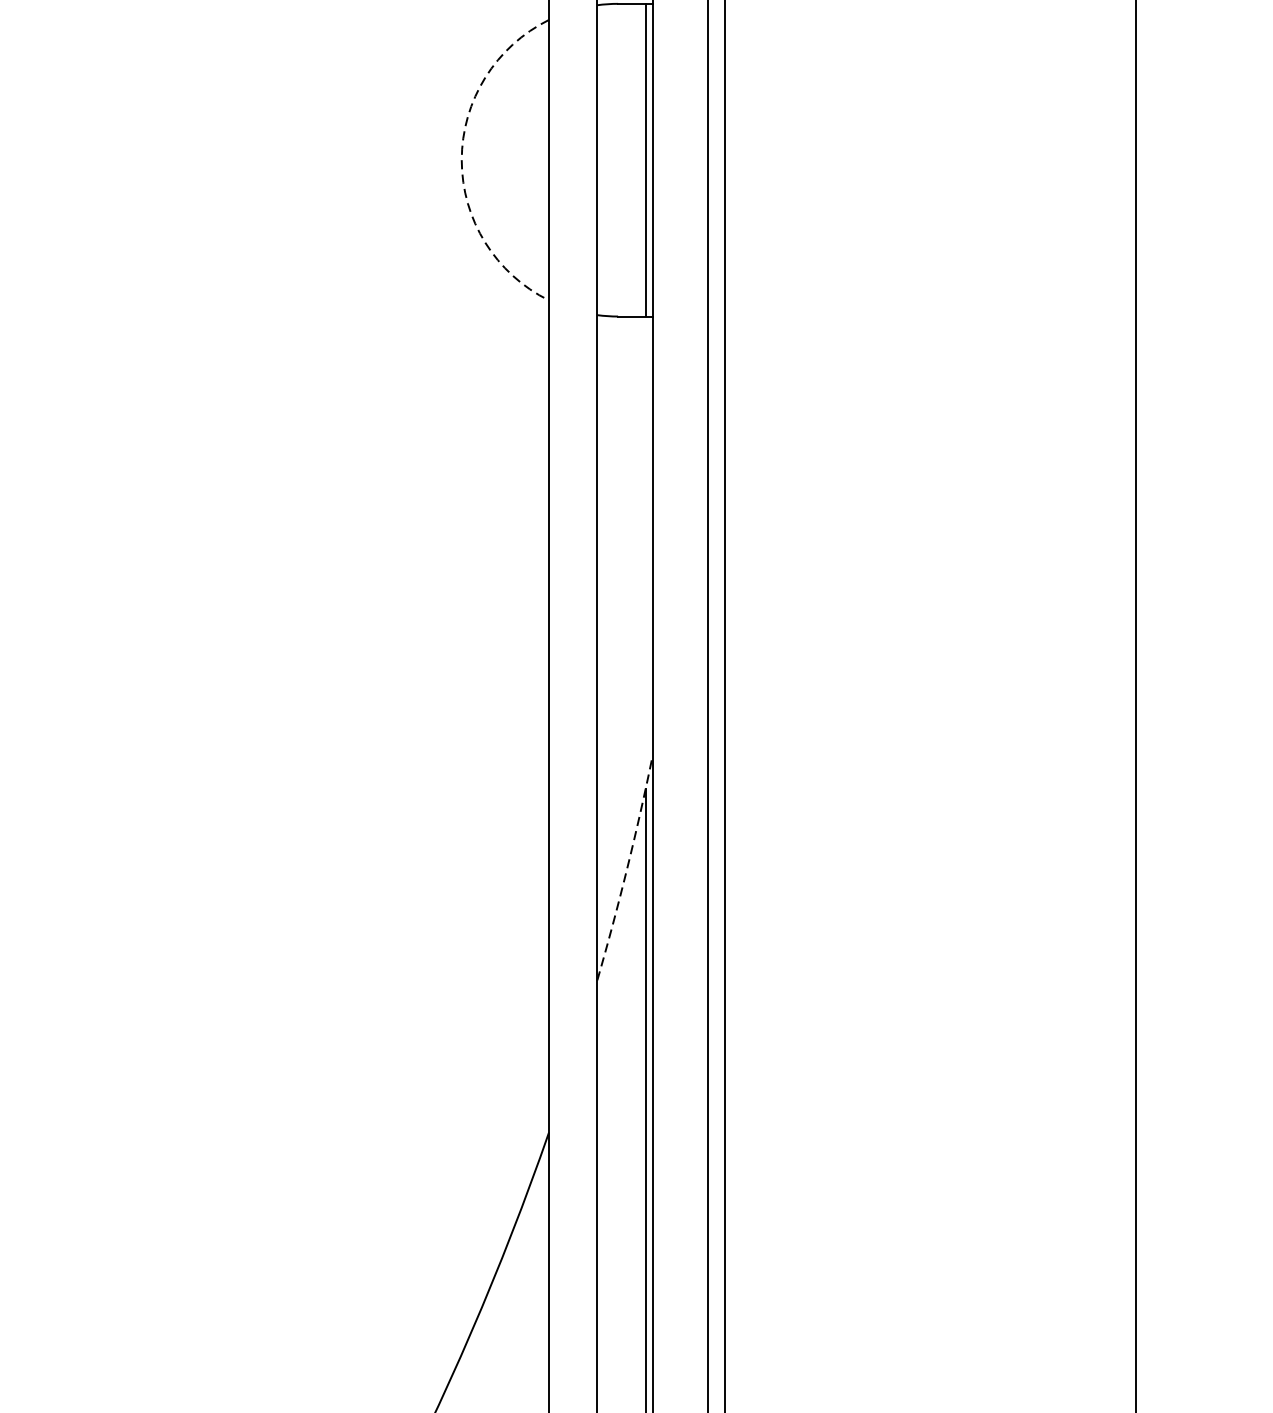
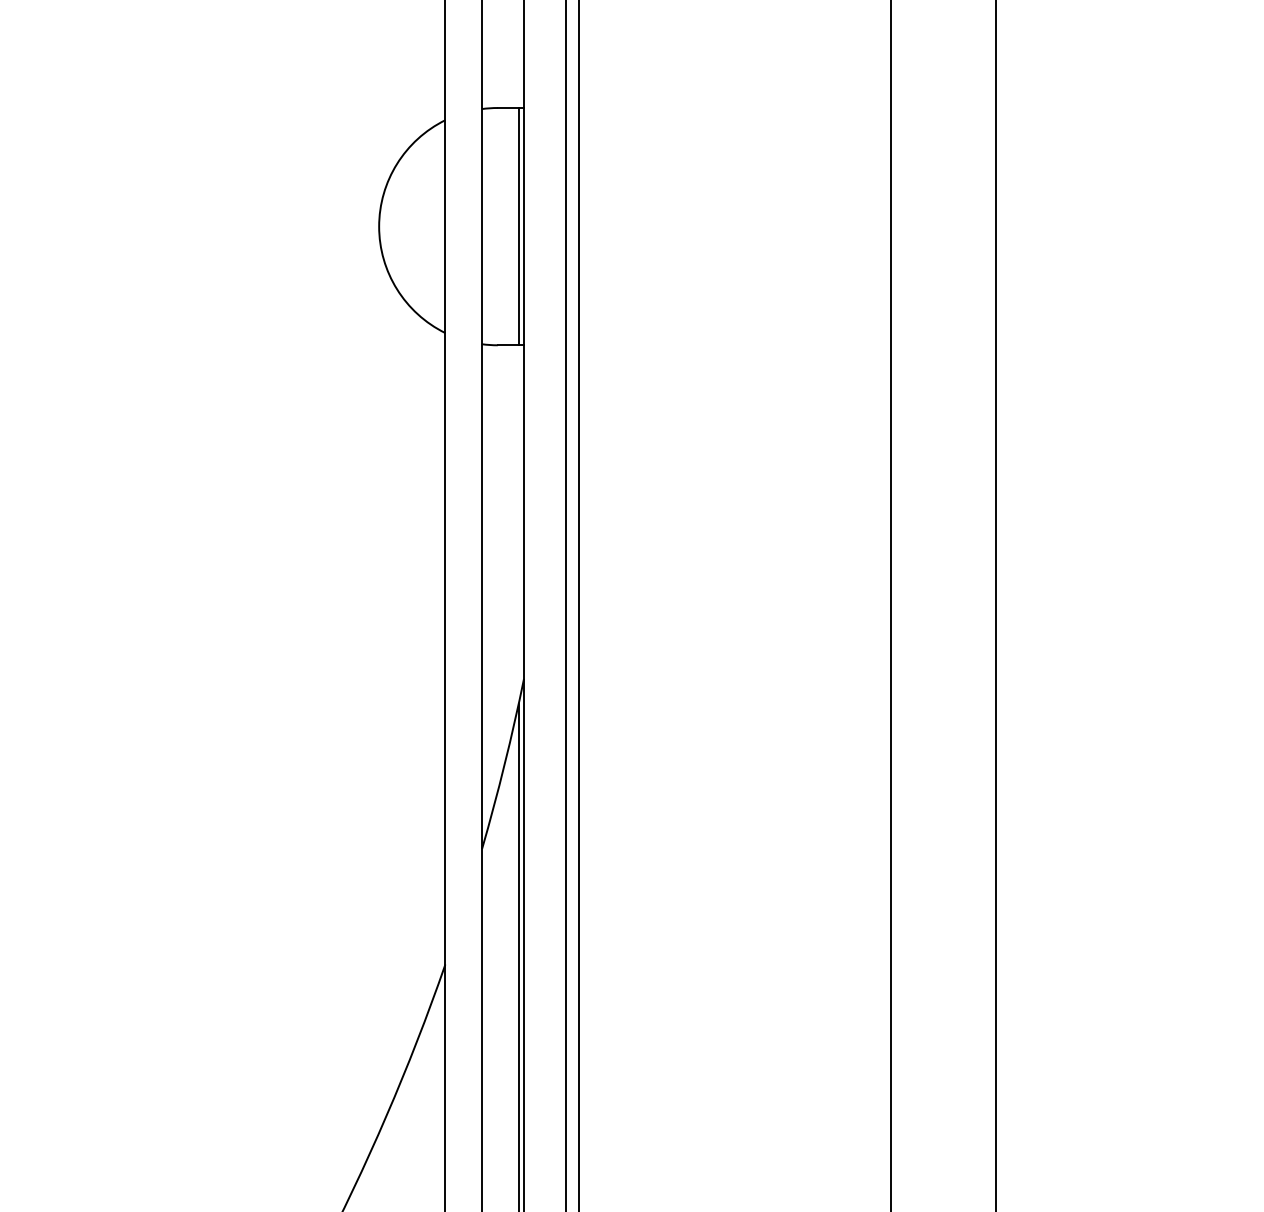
arc: (462, 159) -> (379, 226), dashed -> solid
arc: (626, 868) -> (504, 764), dashed -> solid

